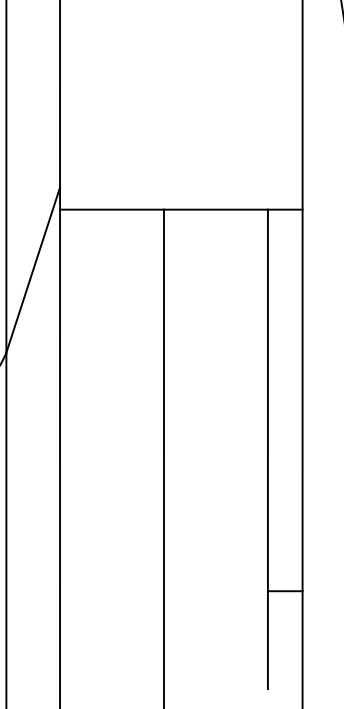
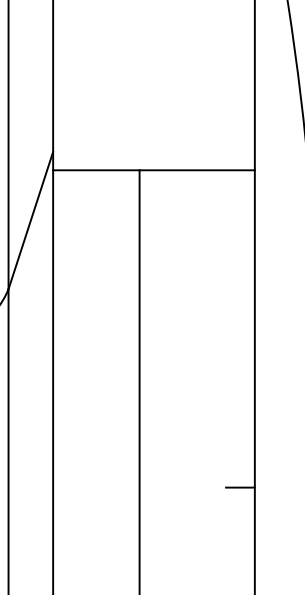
line: (268, 449) -> (226, 369), removed

